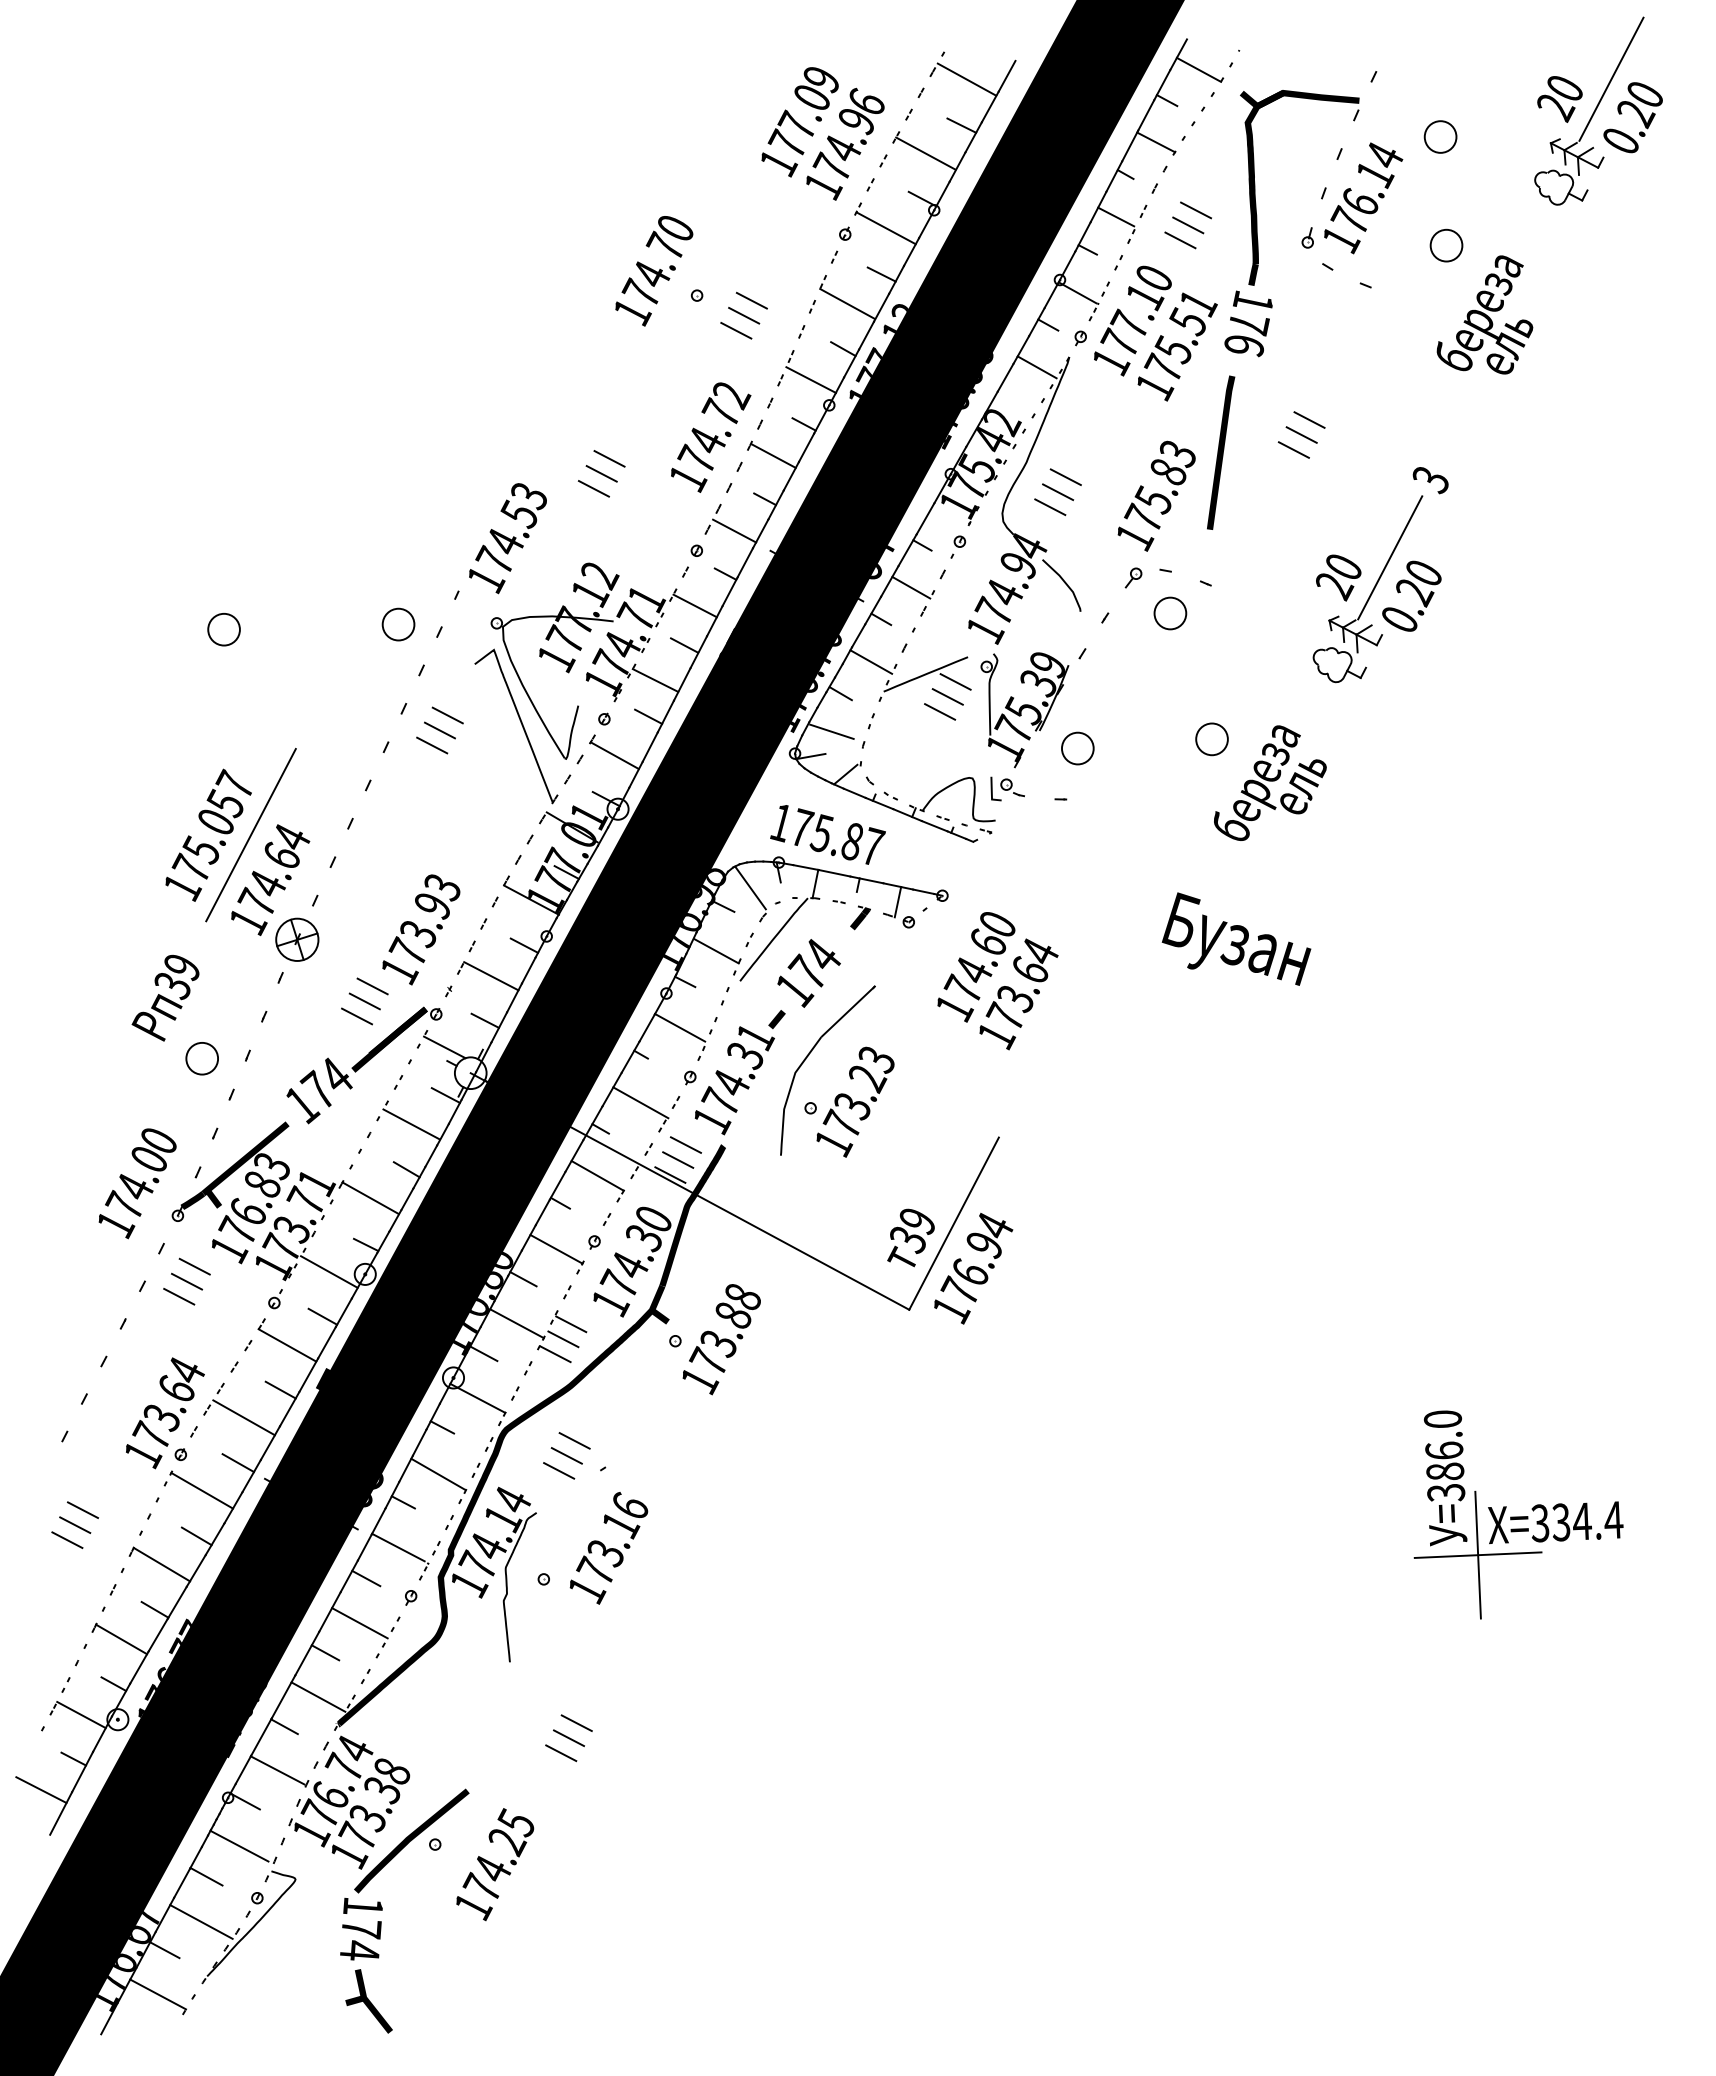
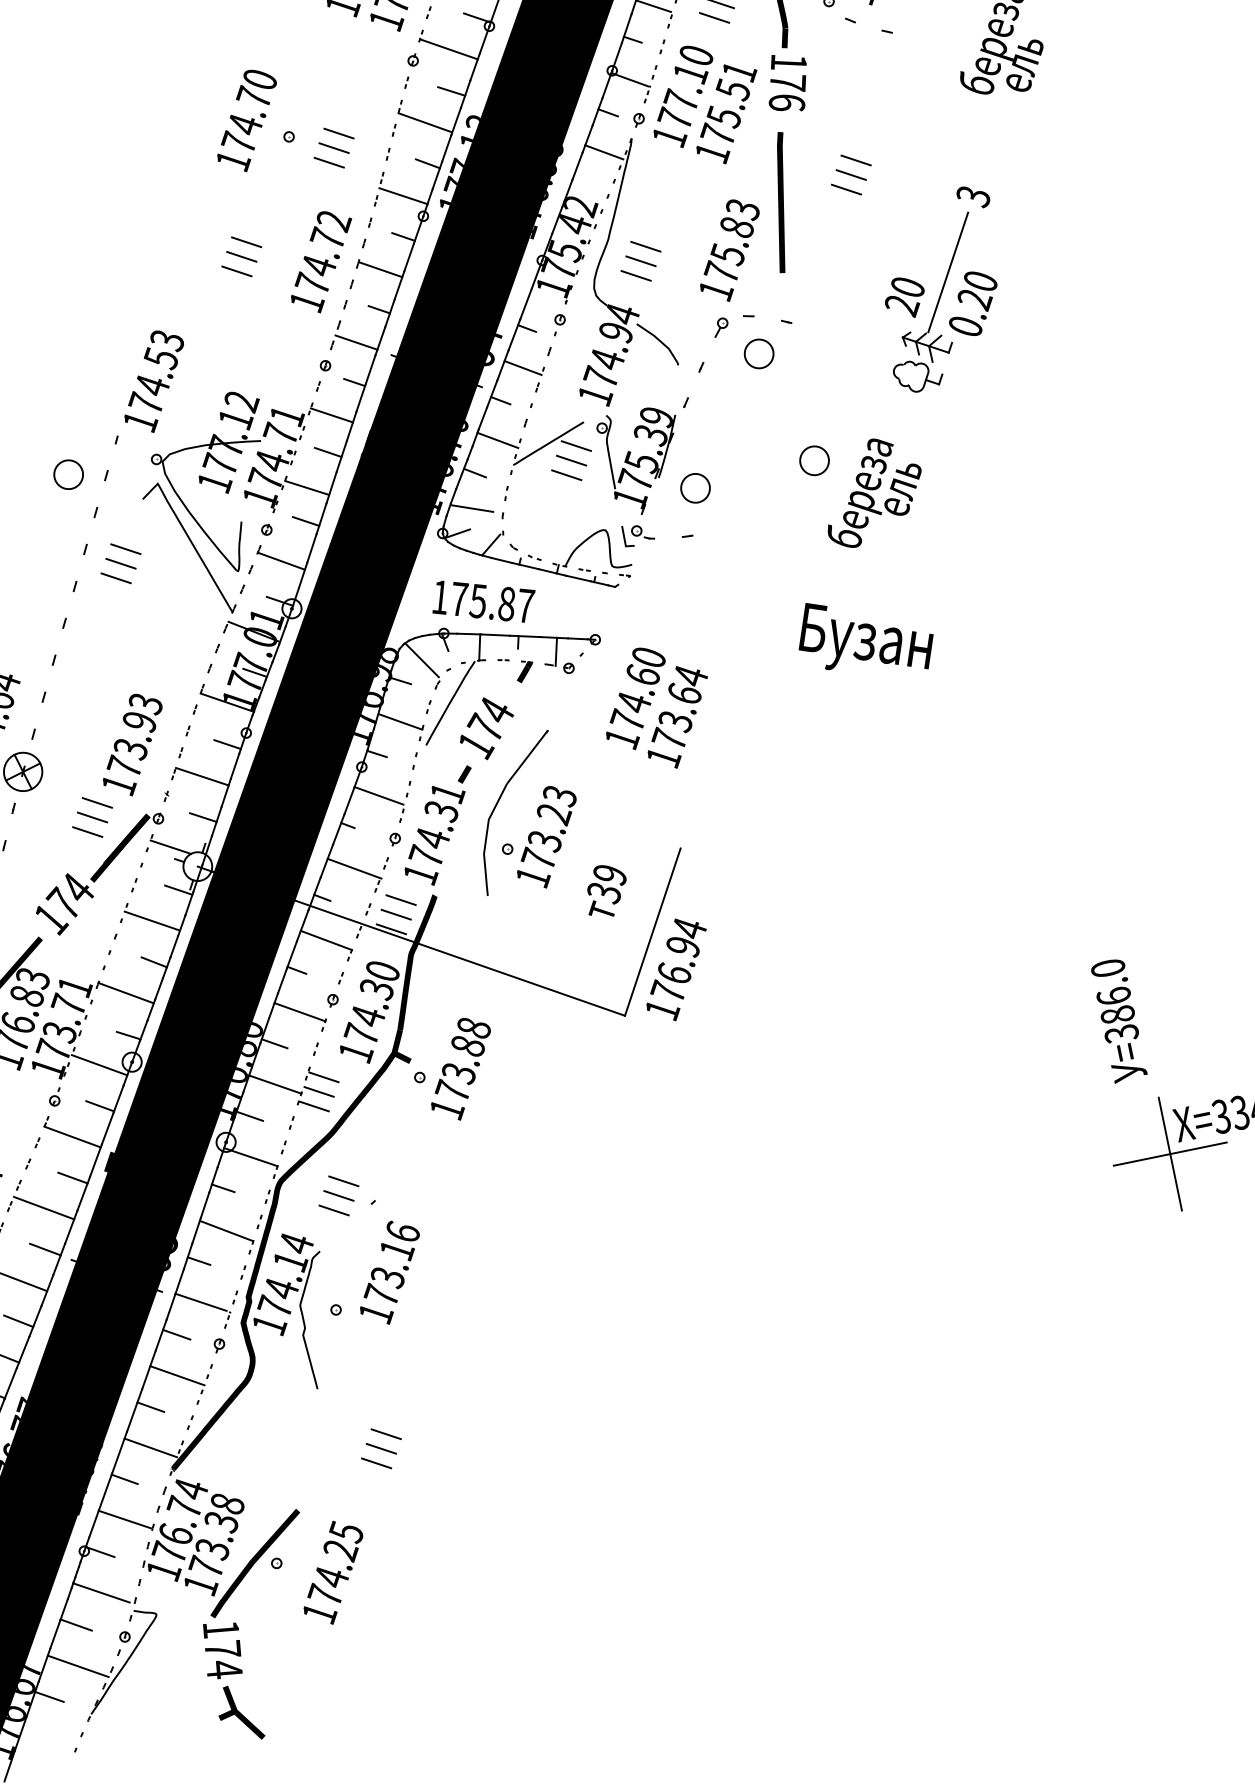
part: (601, 473) -> (241, 256), moved
text: (910, 1237) -> (606, 890), moved
text: (1445, 1478) -> (1118, 1020), moved
line: (158, 1994) -> (50, 1737), removed

